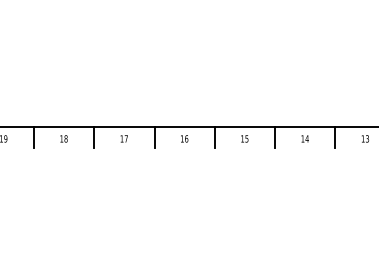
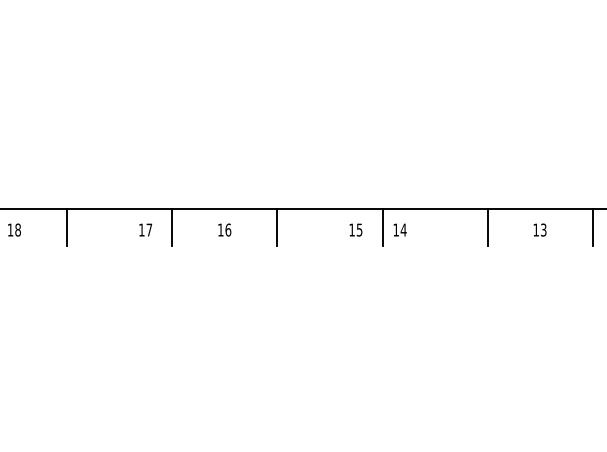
text: (123, 138) -> (144, 229), moved
text: (244, 138) -> (355, 229), moved
text: (304, 138) -> (398, 229), moved

